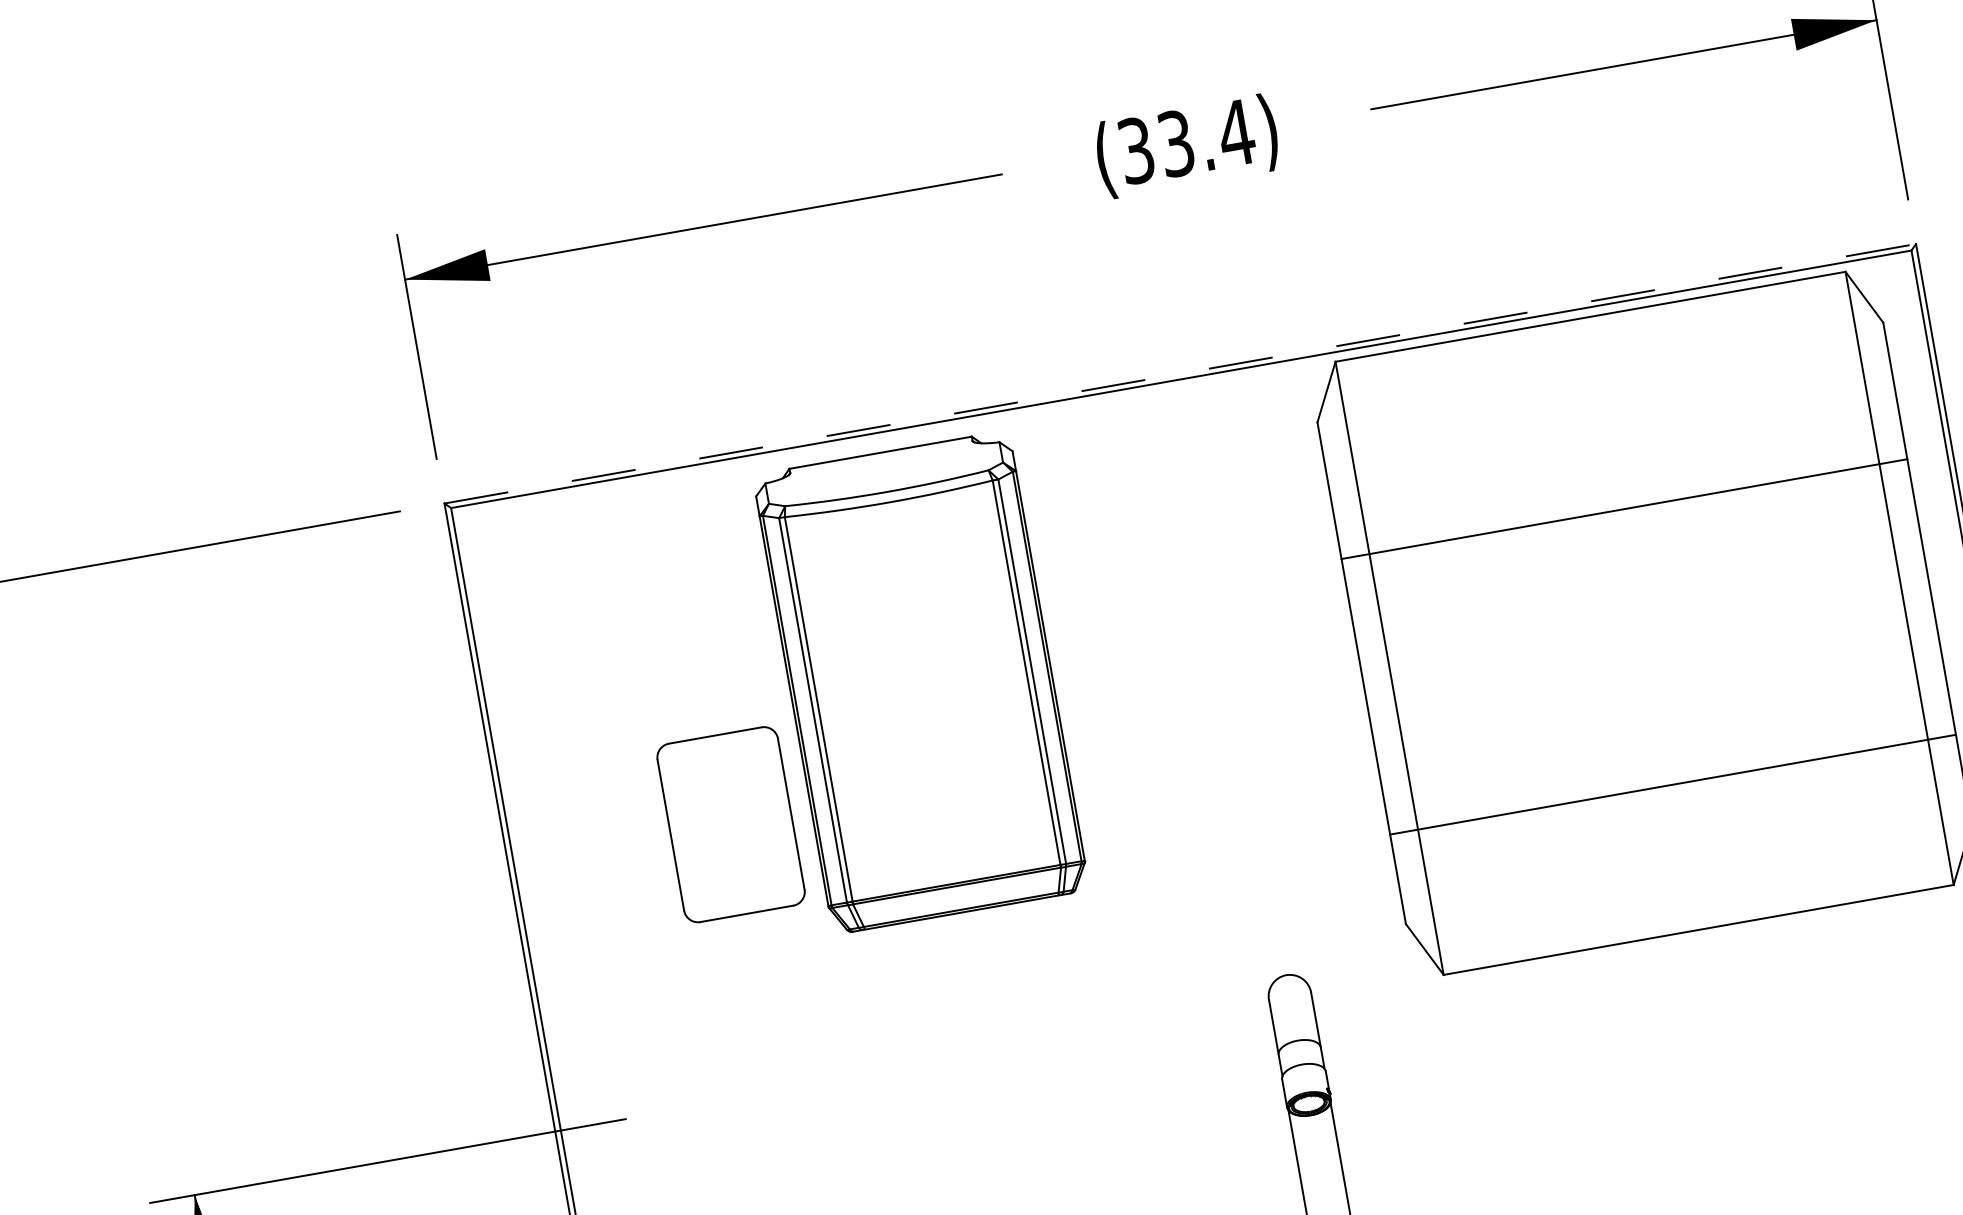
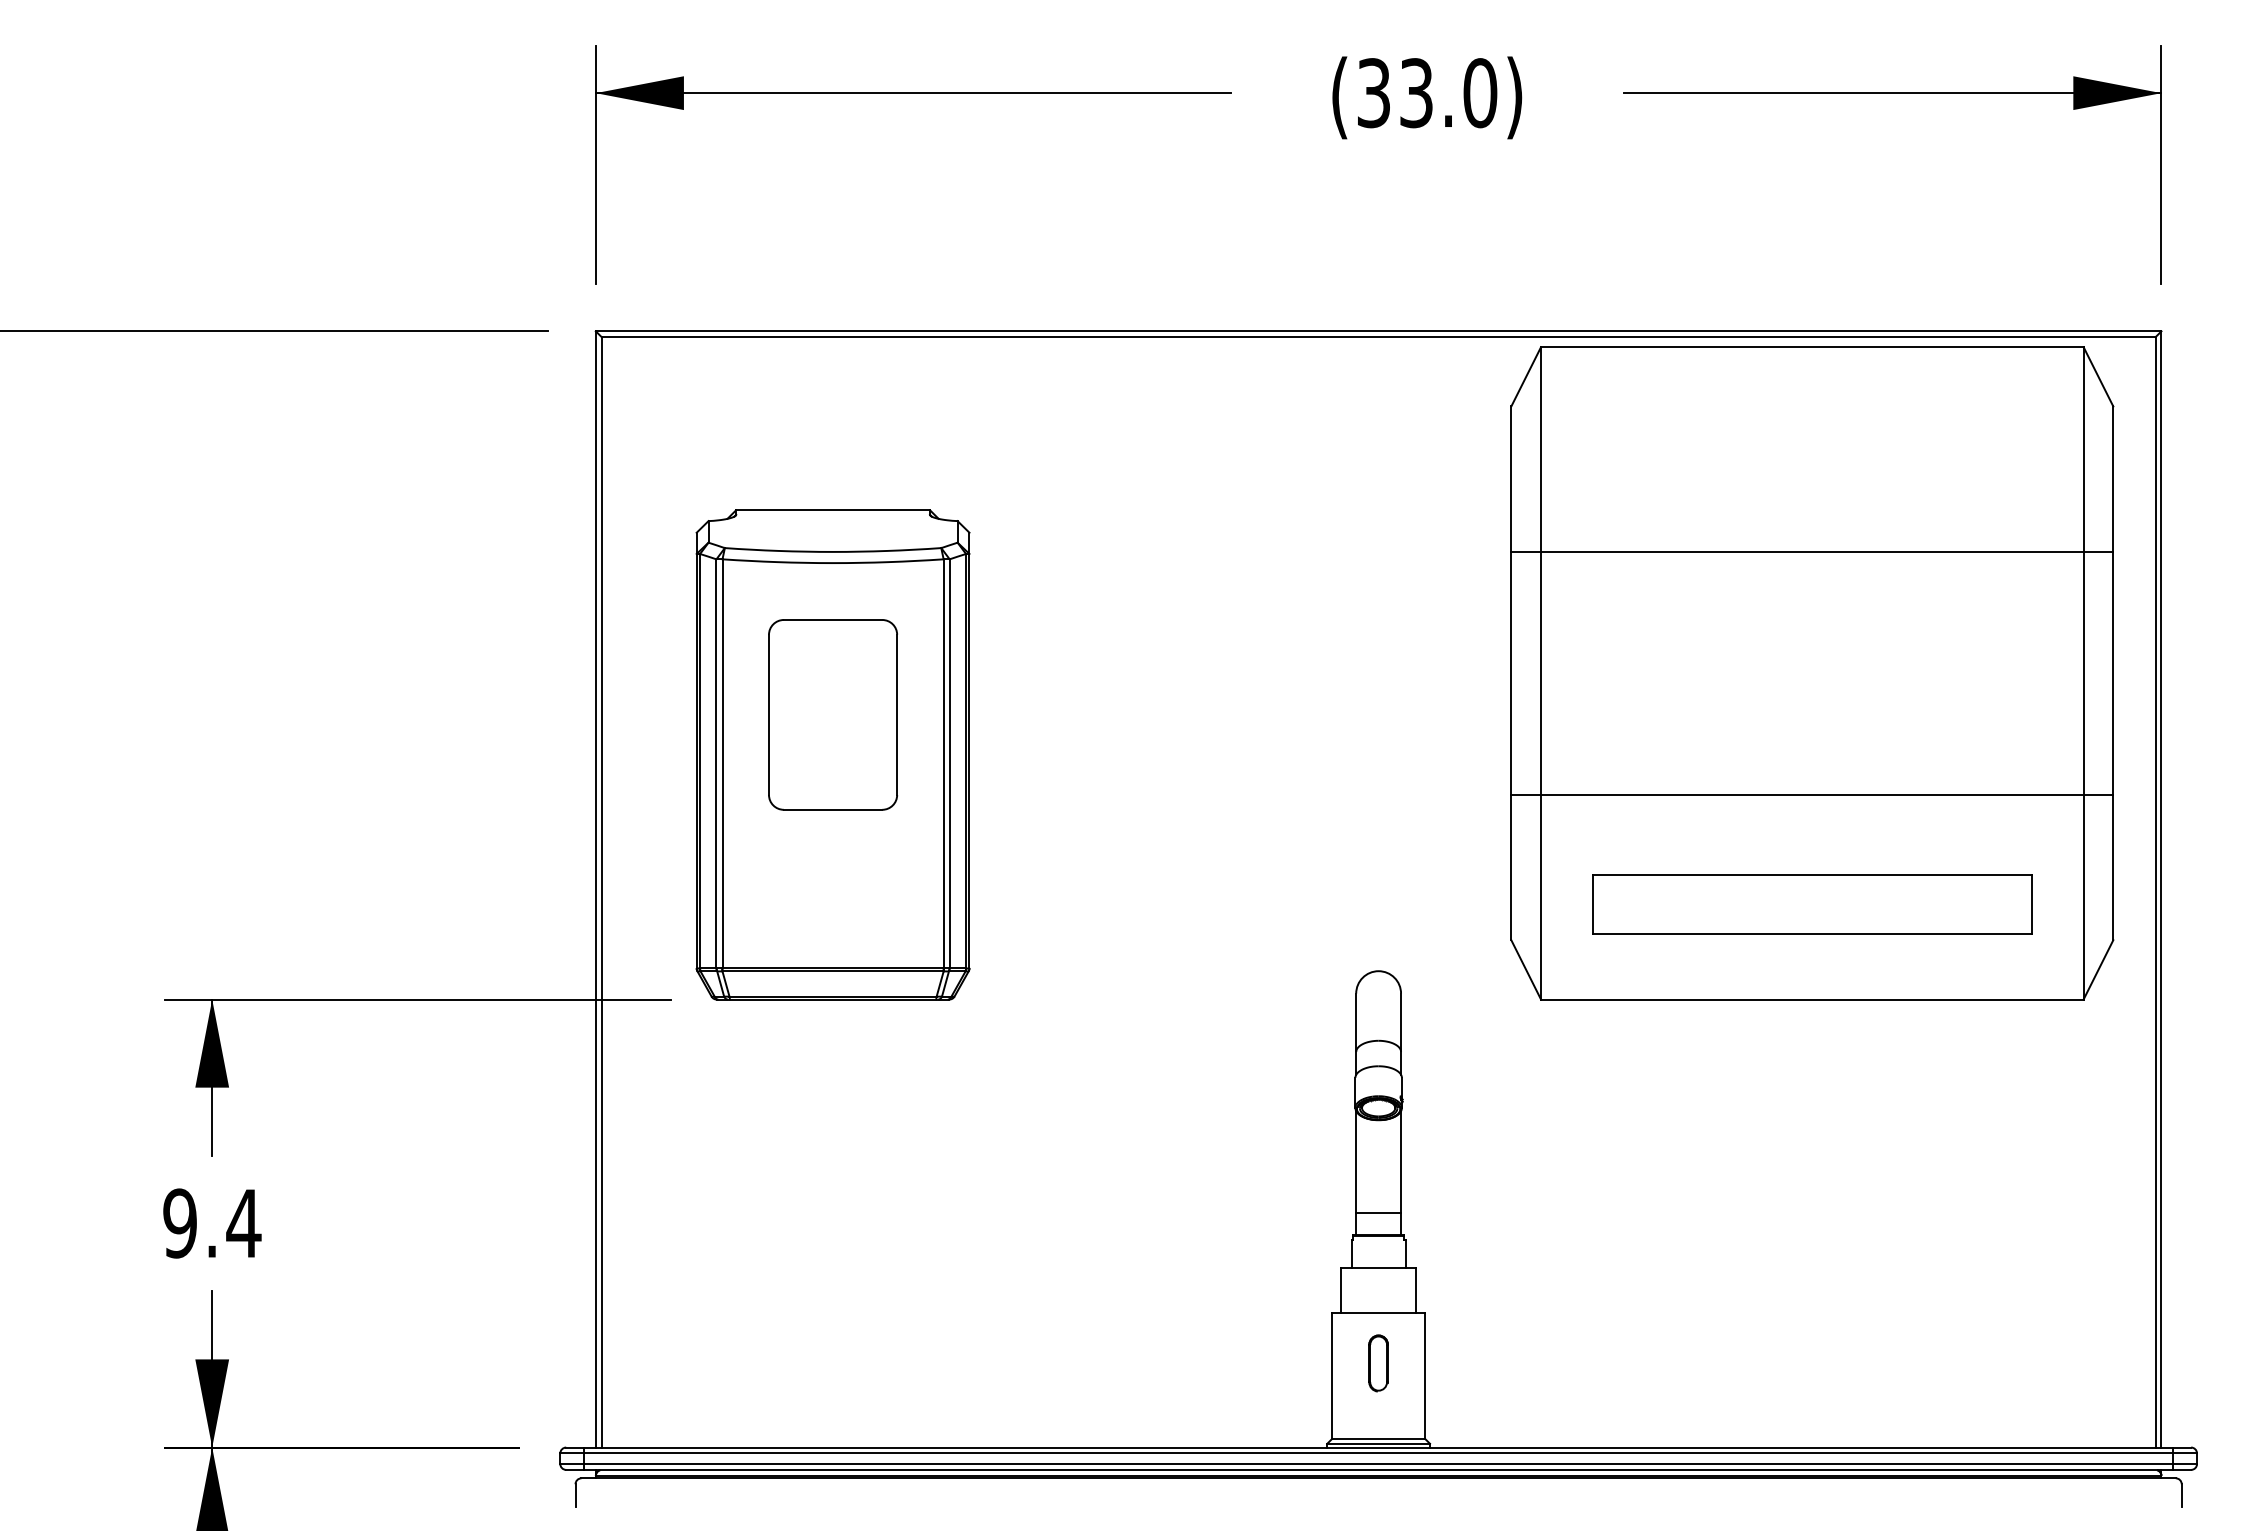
text: (1235, 133) -> (1479, 93), (33.4) -> (33.0)
line: (1180, 373) -> (1378, 331), dashed -> solid
part: (920, 682) -> (832, 754), moved
line: (1673, 784) -> (1812, 794), moved
part: (1683, 840) -> (1812, 904), added
line: (1326, 1202) -> (1378, 1213), added

